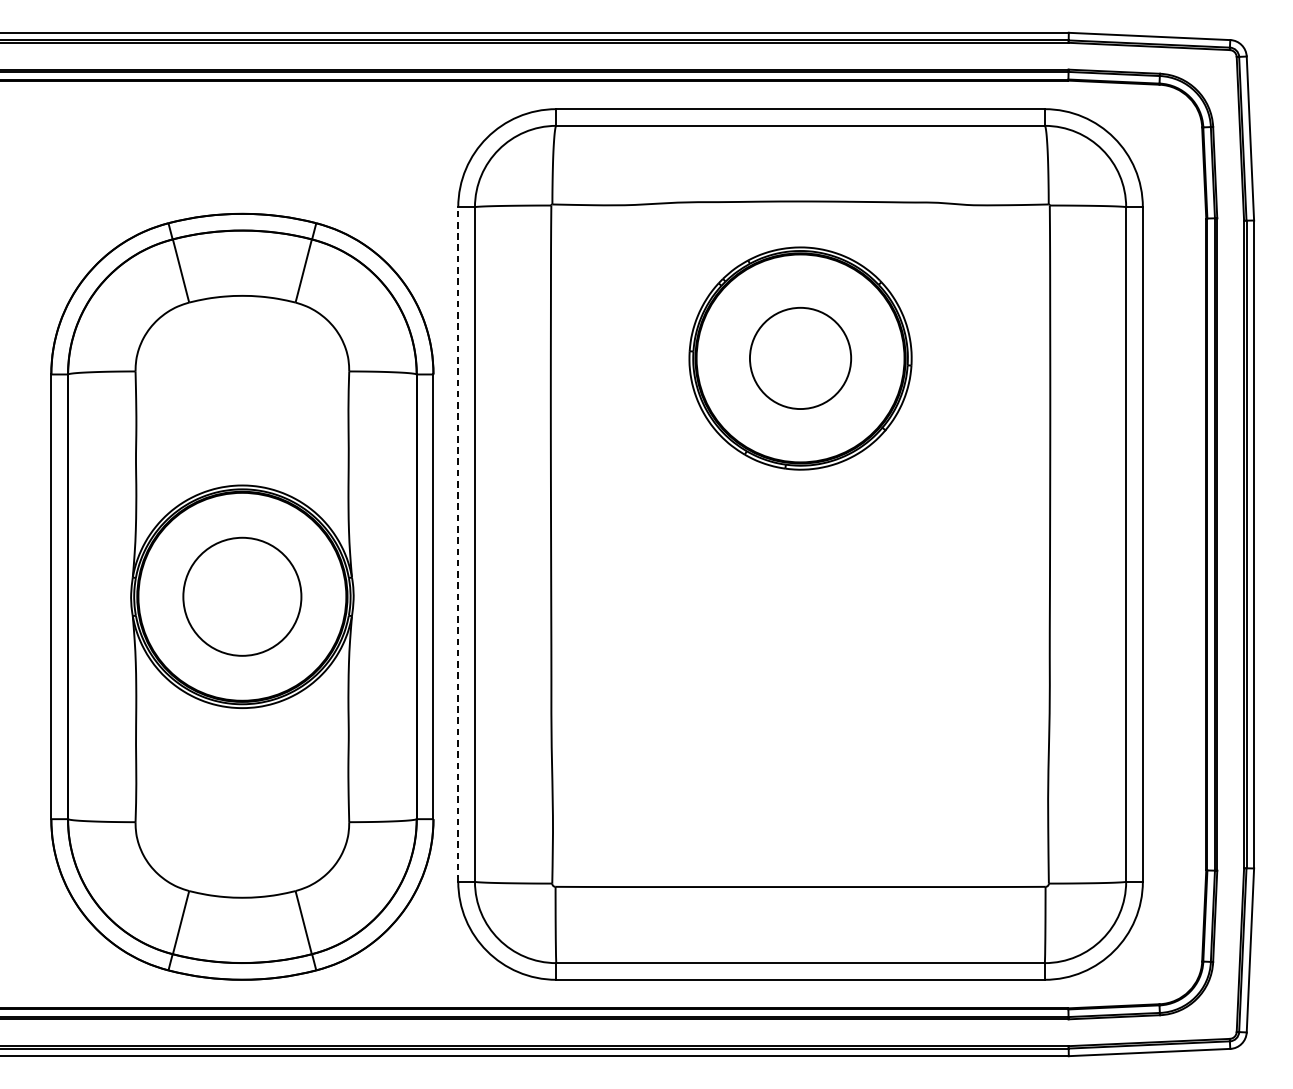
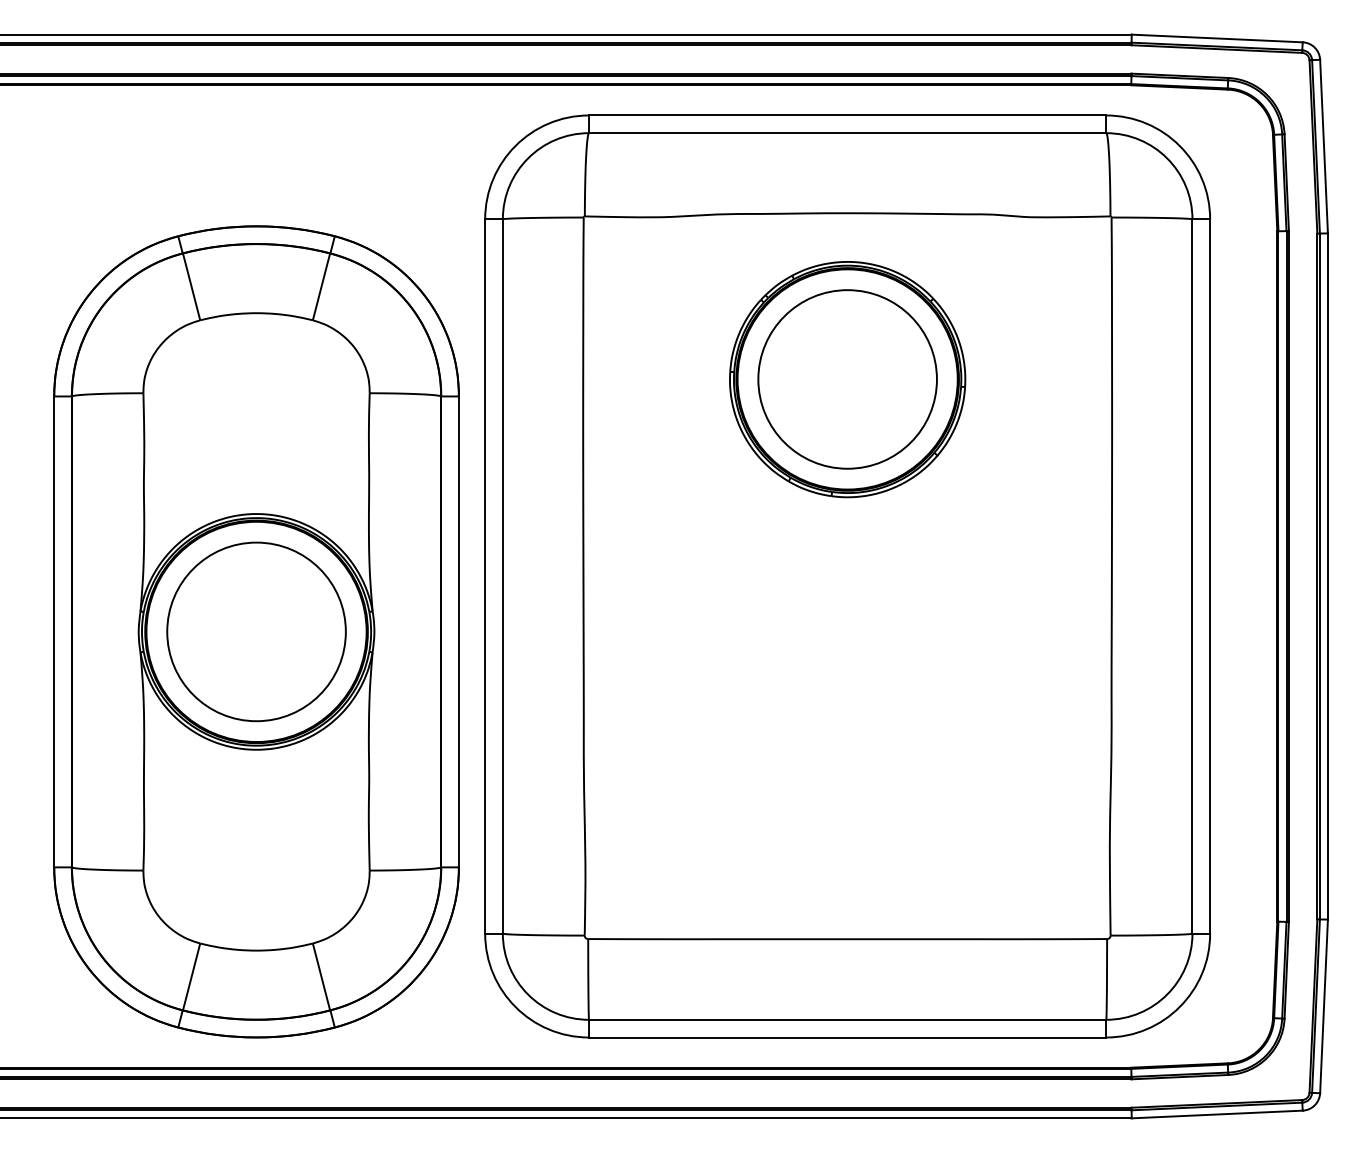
circle: (800, 358) -> (847, 379), size x1.67
line: (458, 544) -> (485, 576), dashed -> solid
circle: (242, 596) -> (256, 631), size x1.43

